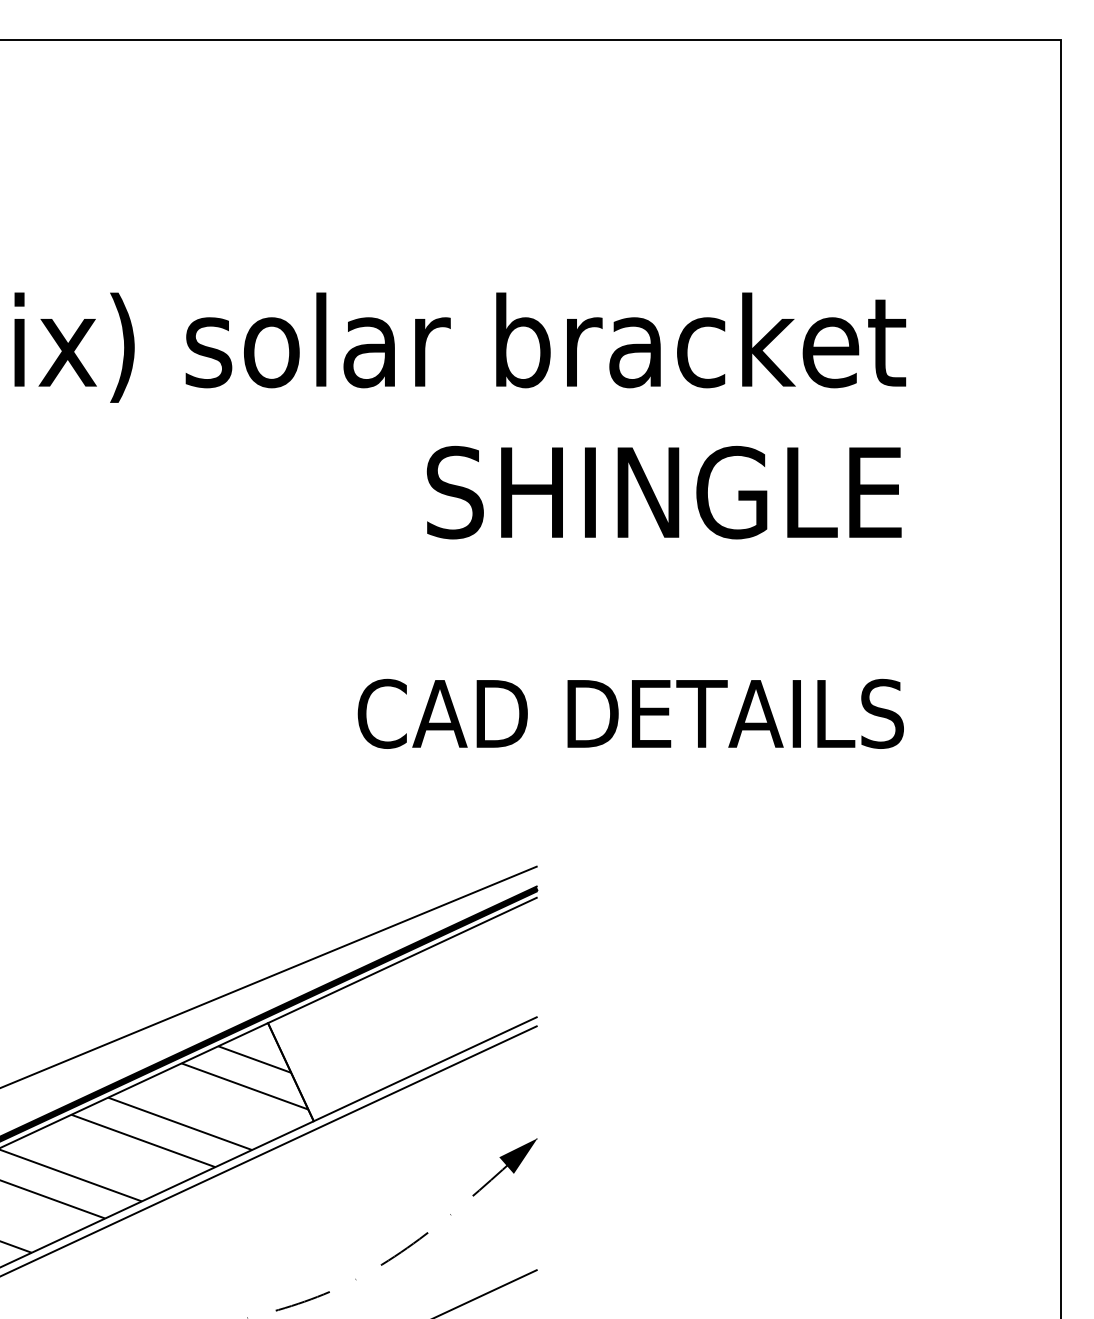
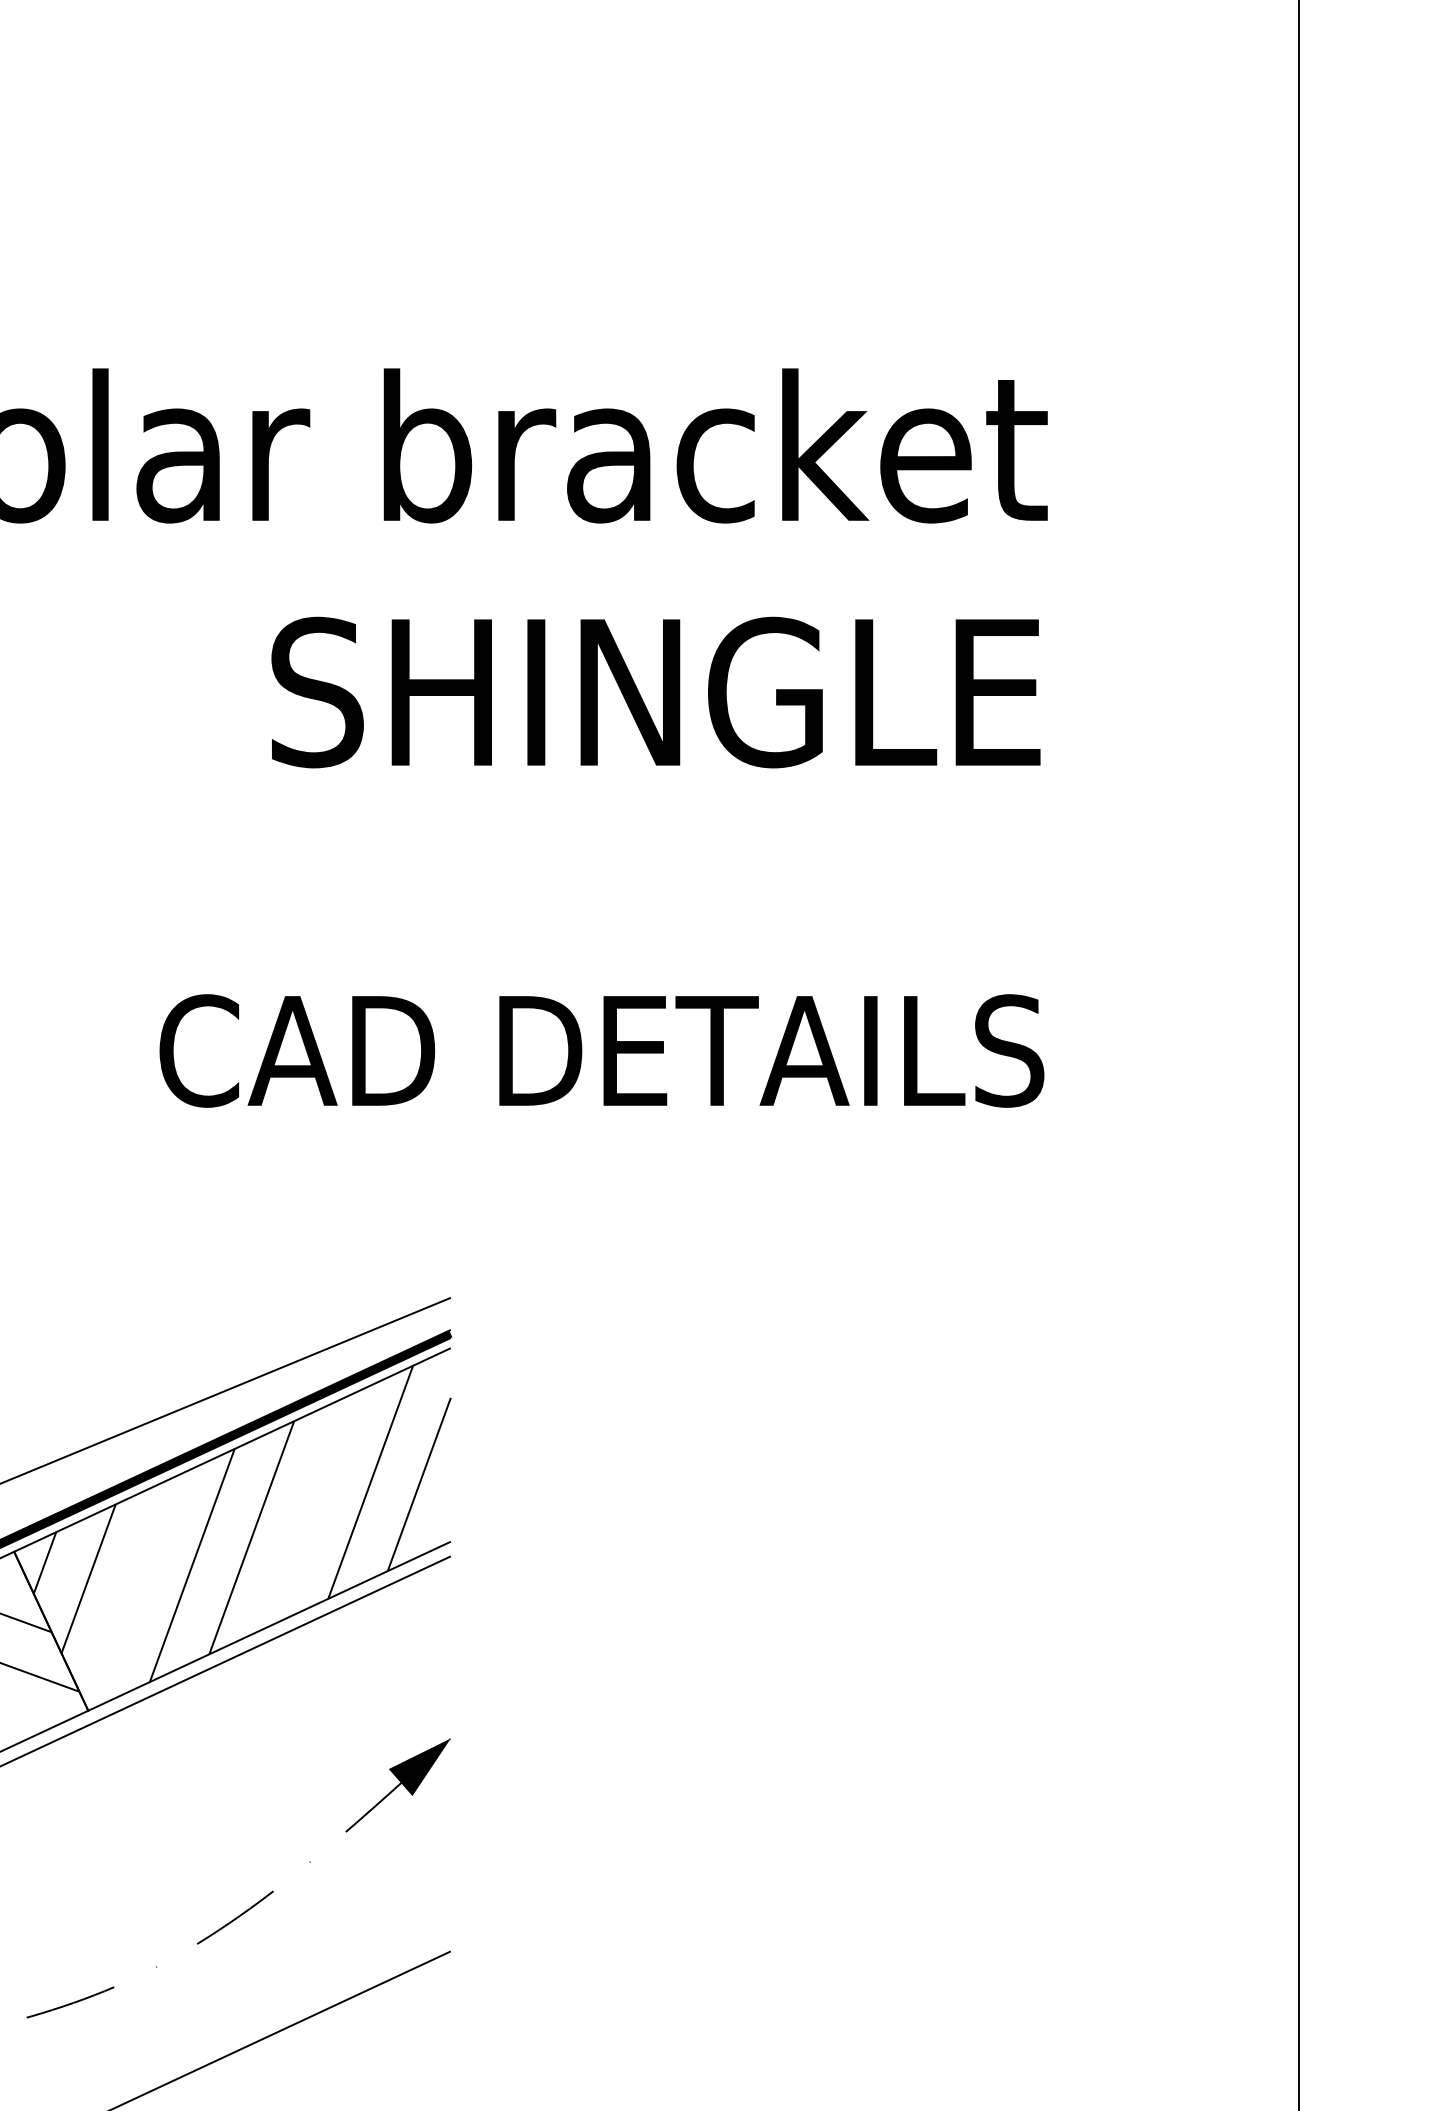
hatch: (408, 1005) -> (241, 1523), added

